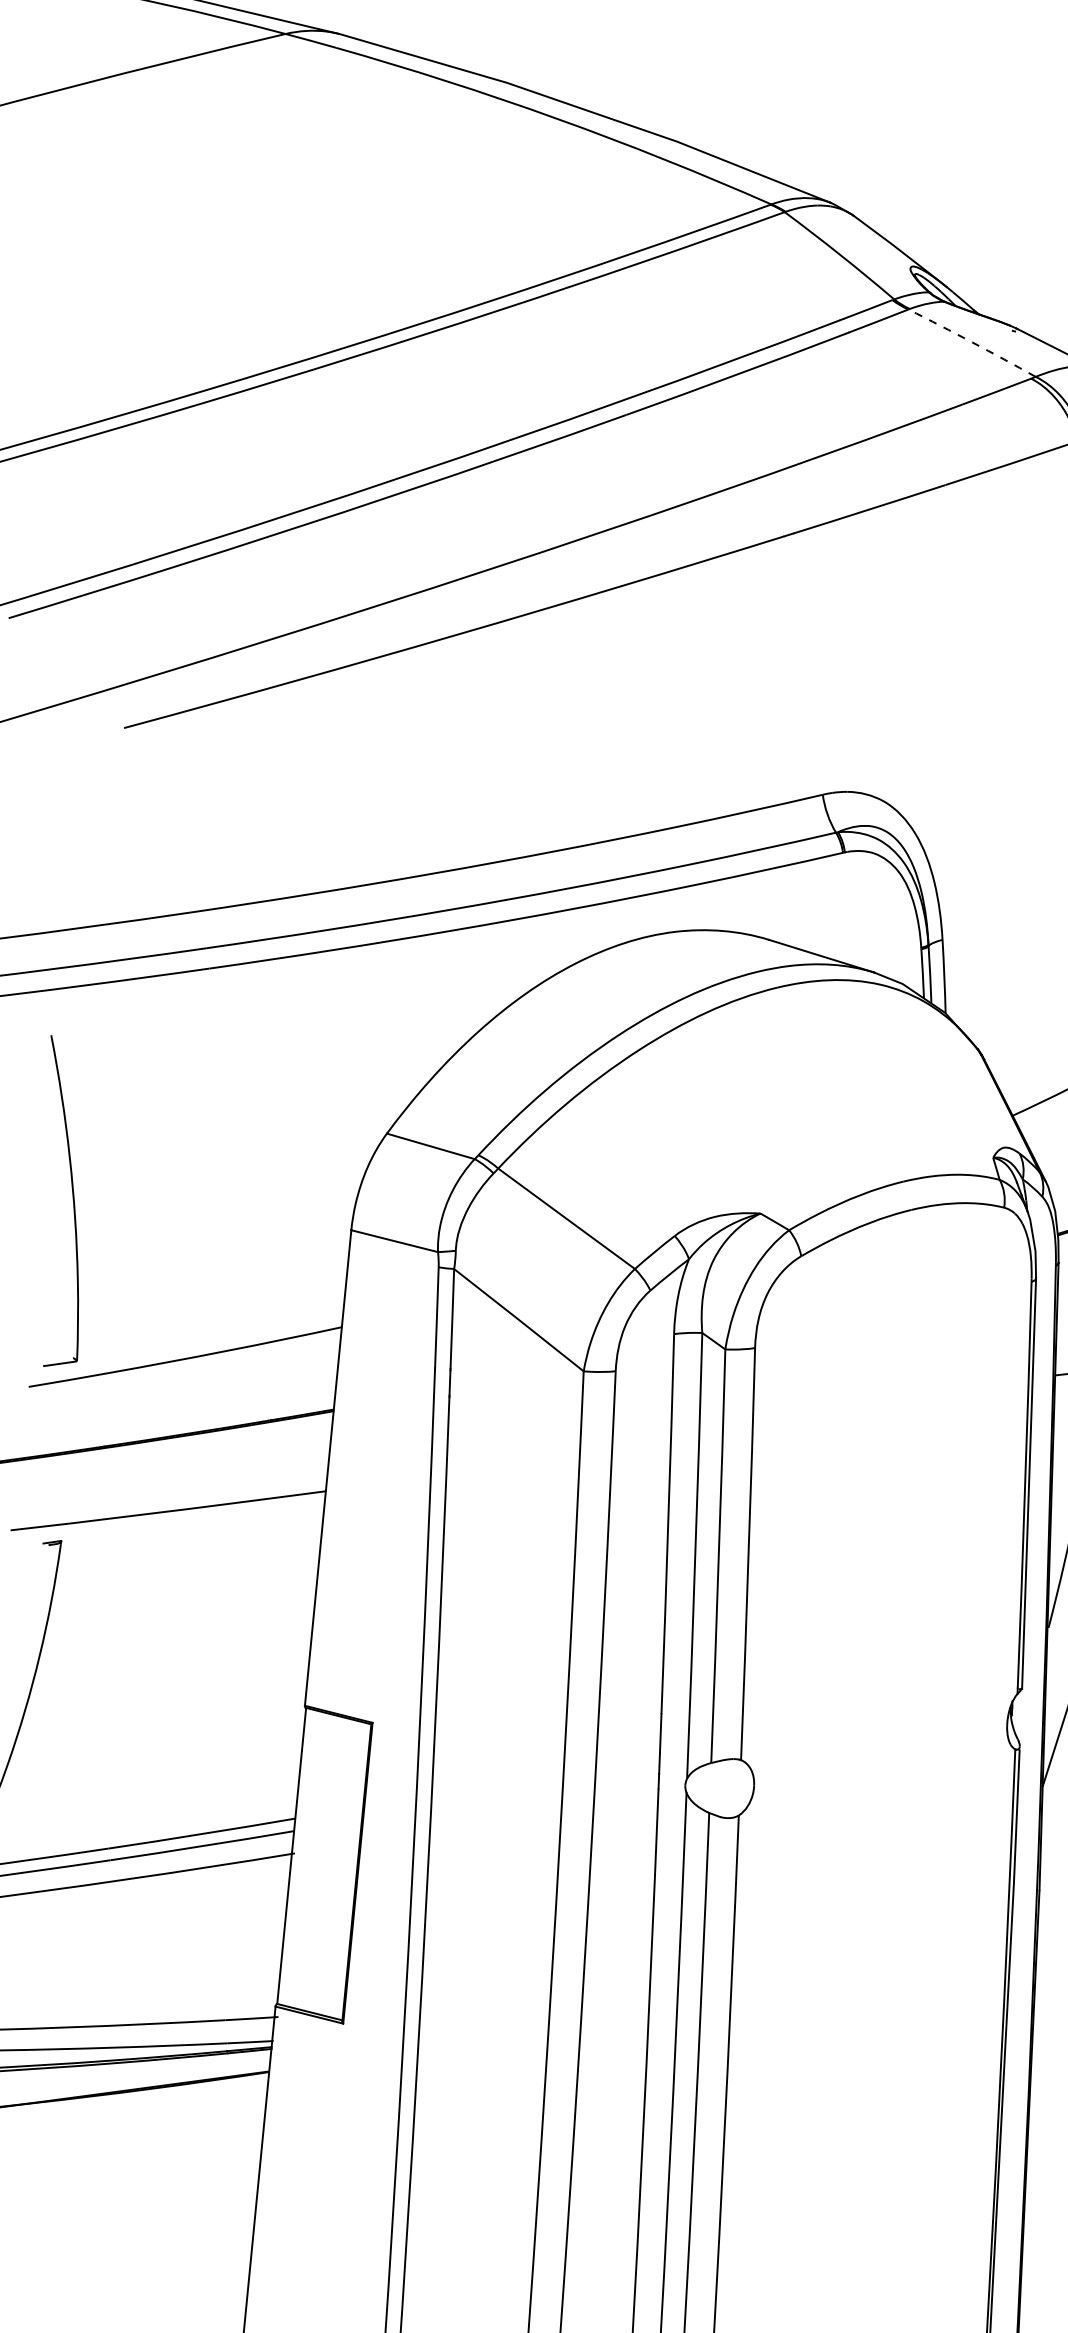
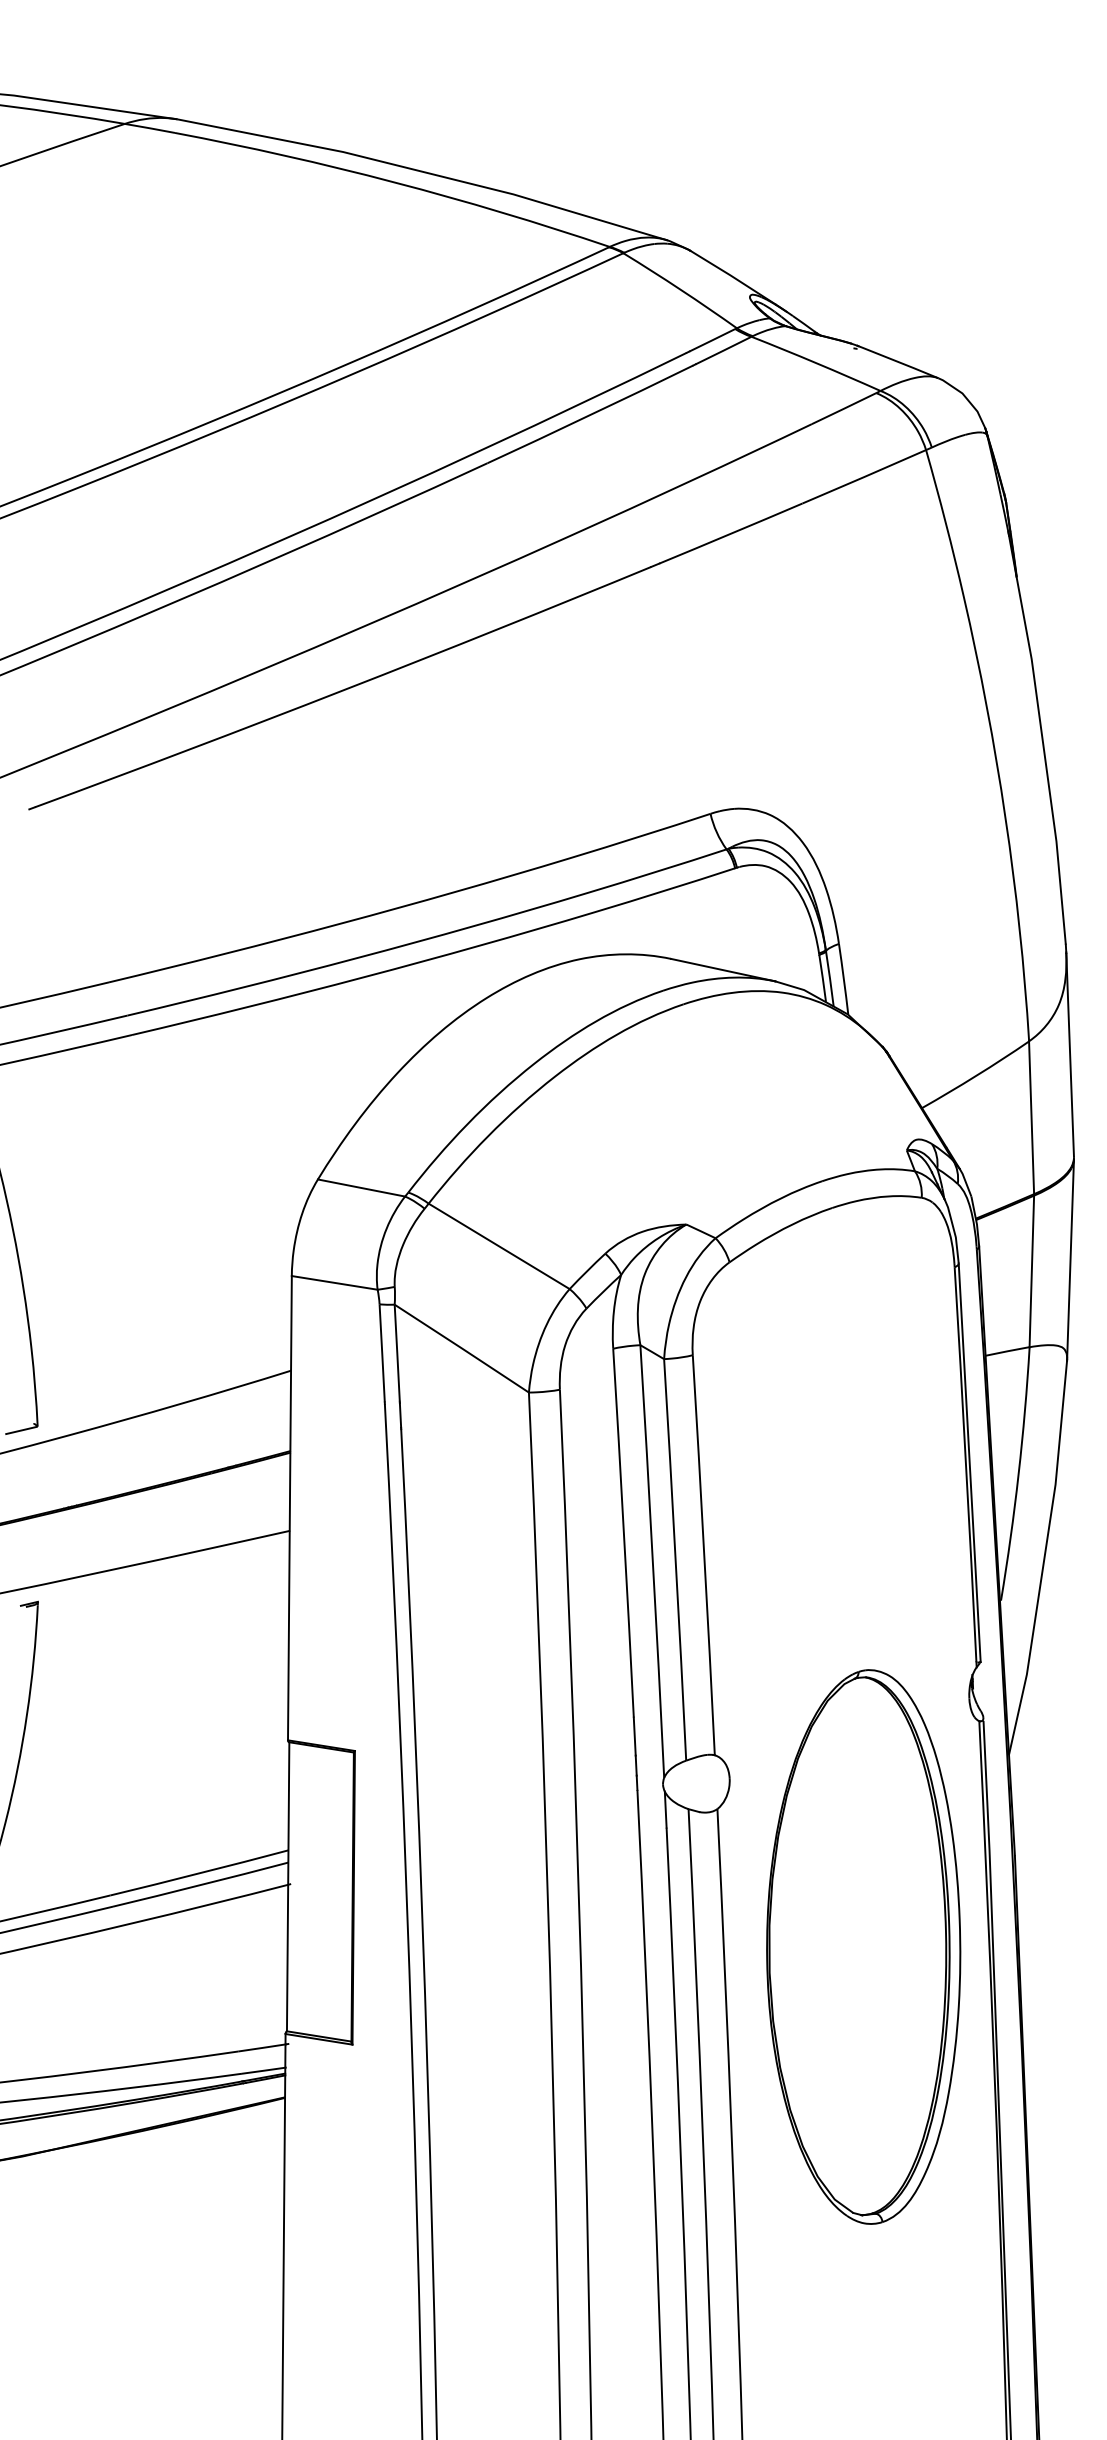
arc: (972, 342) -> (816, 363), dashed -> solid
part: (875, 1969) -> (863, 1946), added

